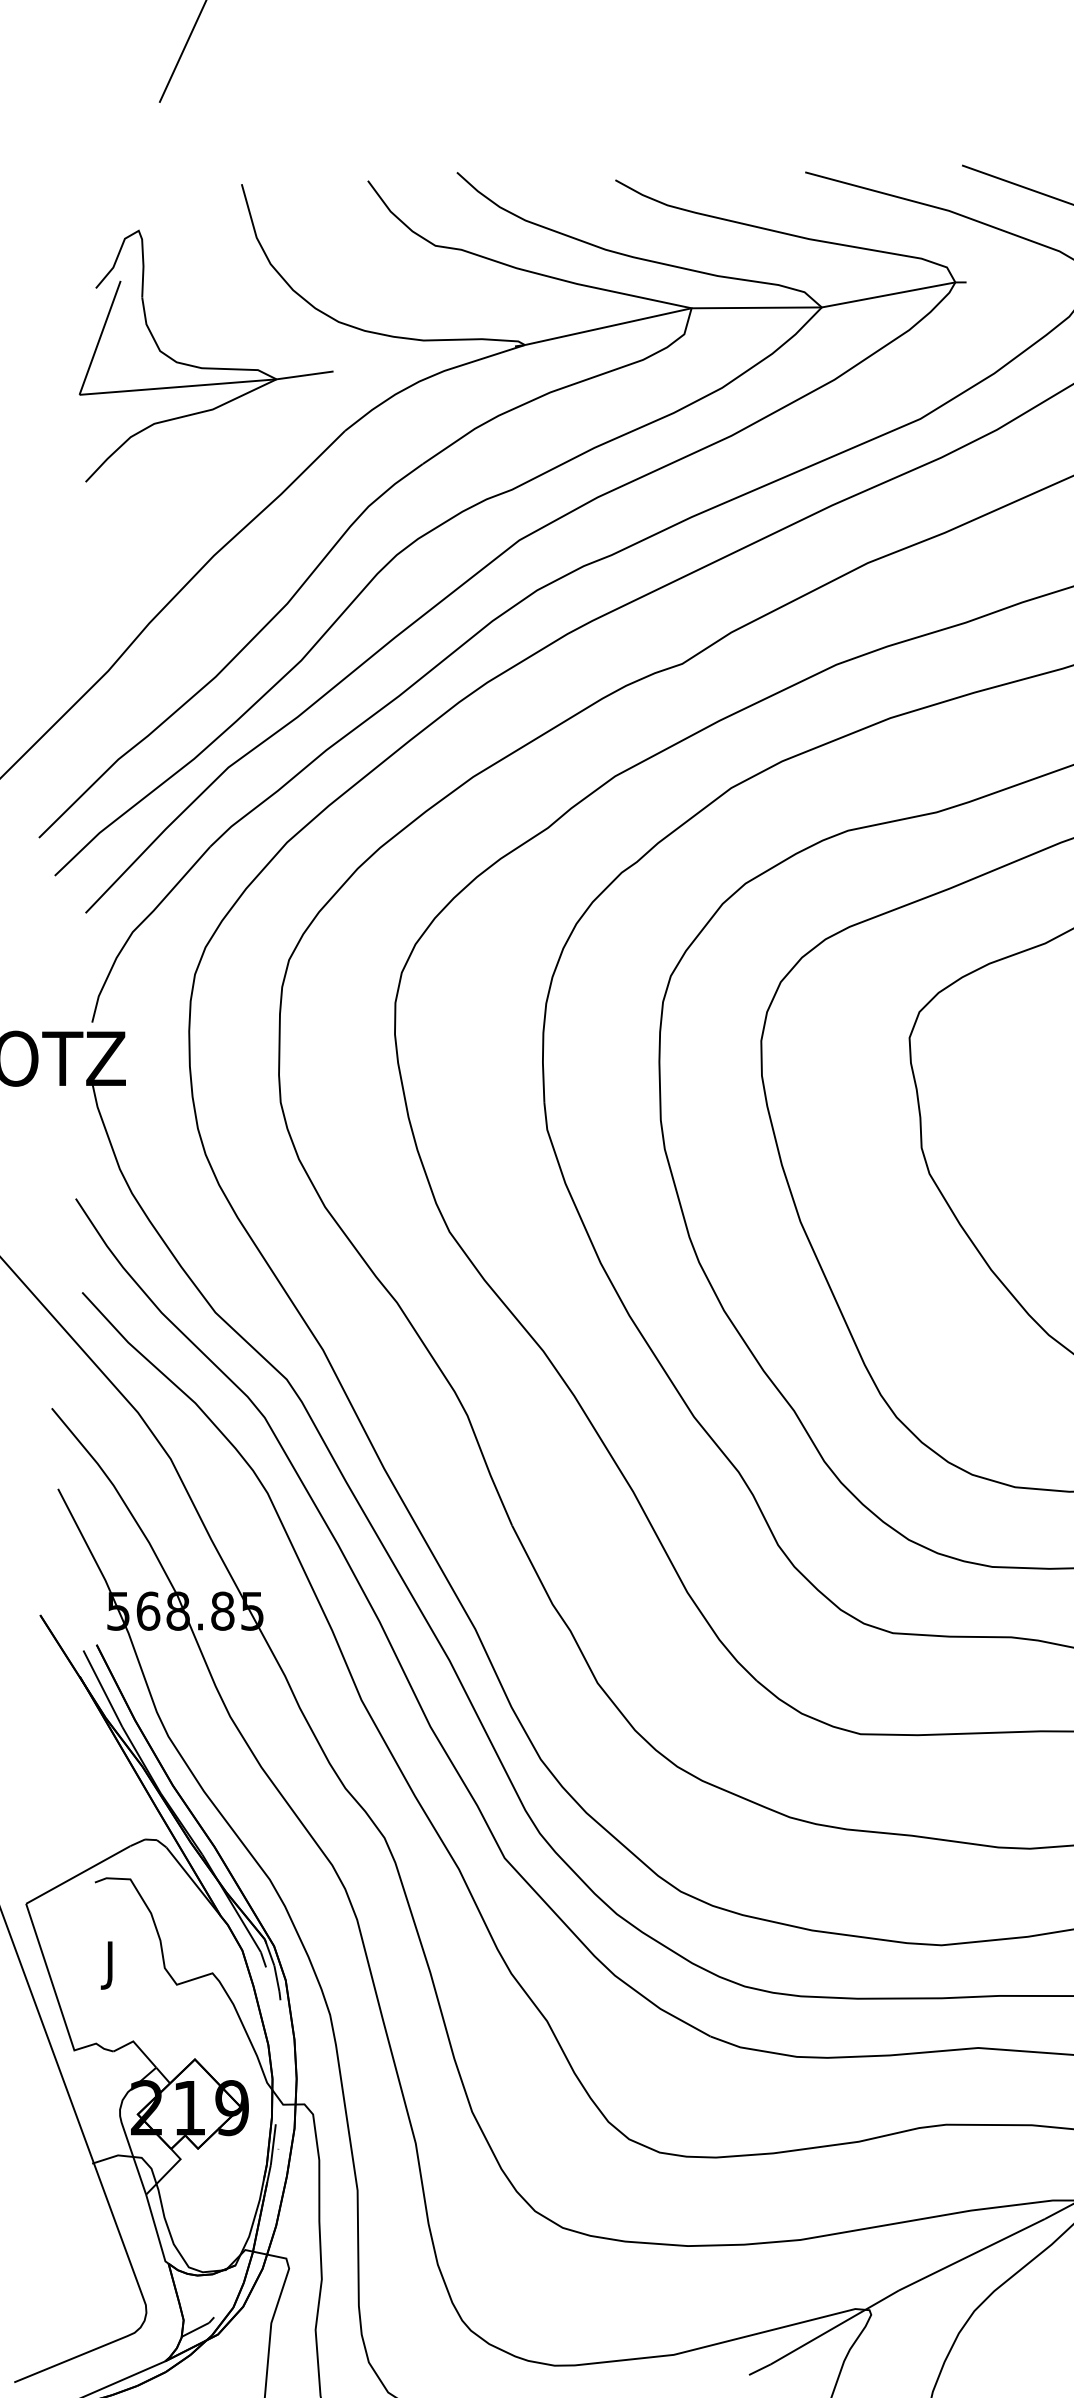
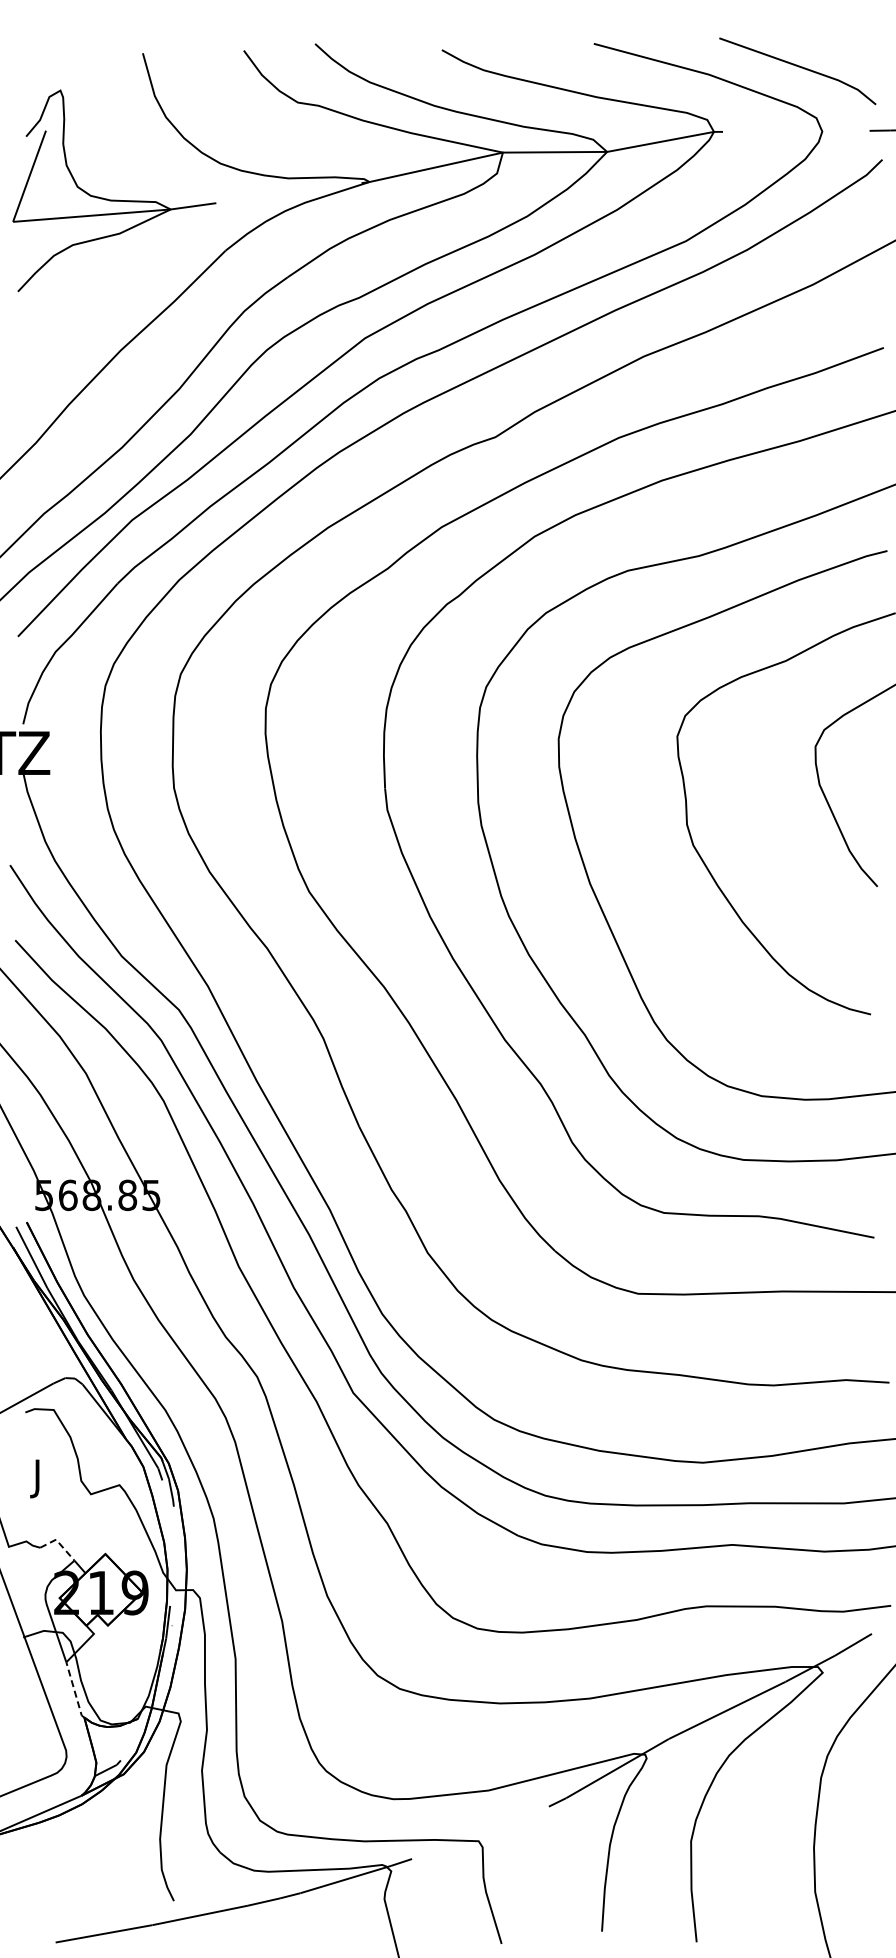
line: (137, 2046) -> (59, 1543), solid -> dashed
line: (156, 2229) -> (74, 1690), solid -> dashed

